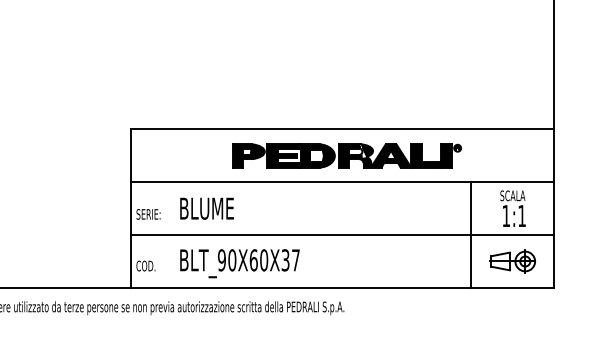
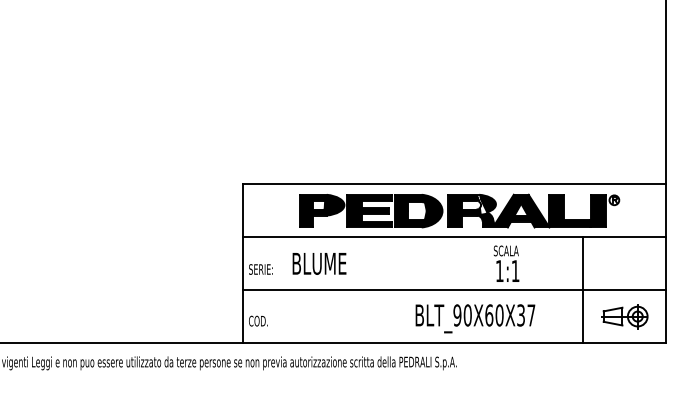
part: (347, 155) -> (459, 210), size x1.4
text: (513, 208) -> (506, 263), moved
text: (240, 263) -> (475, 318), moved

